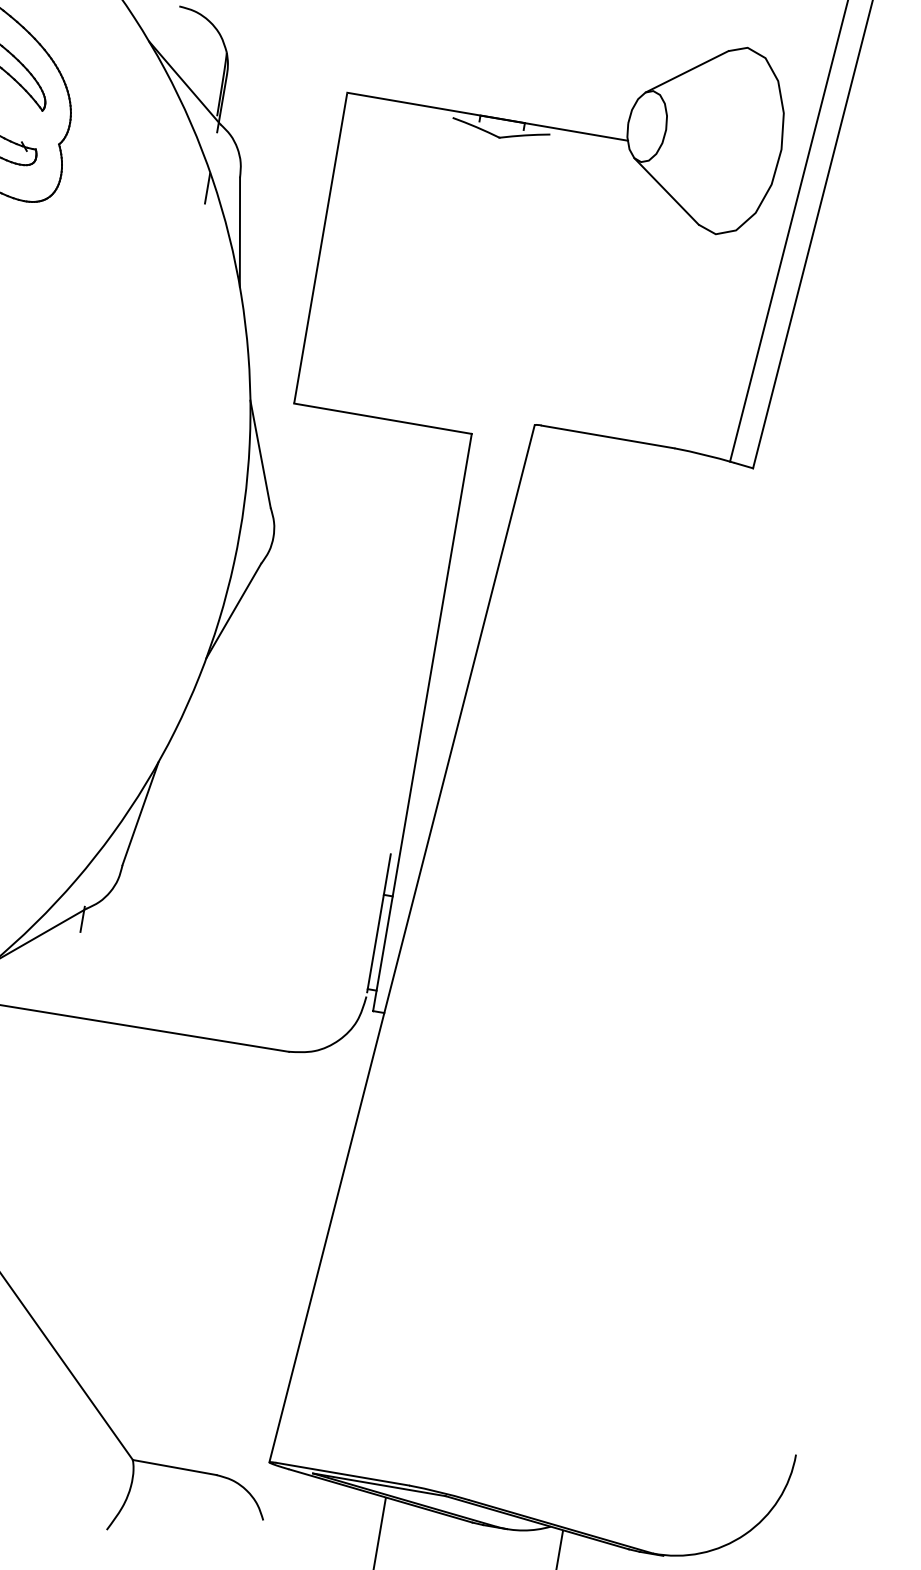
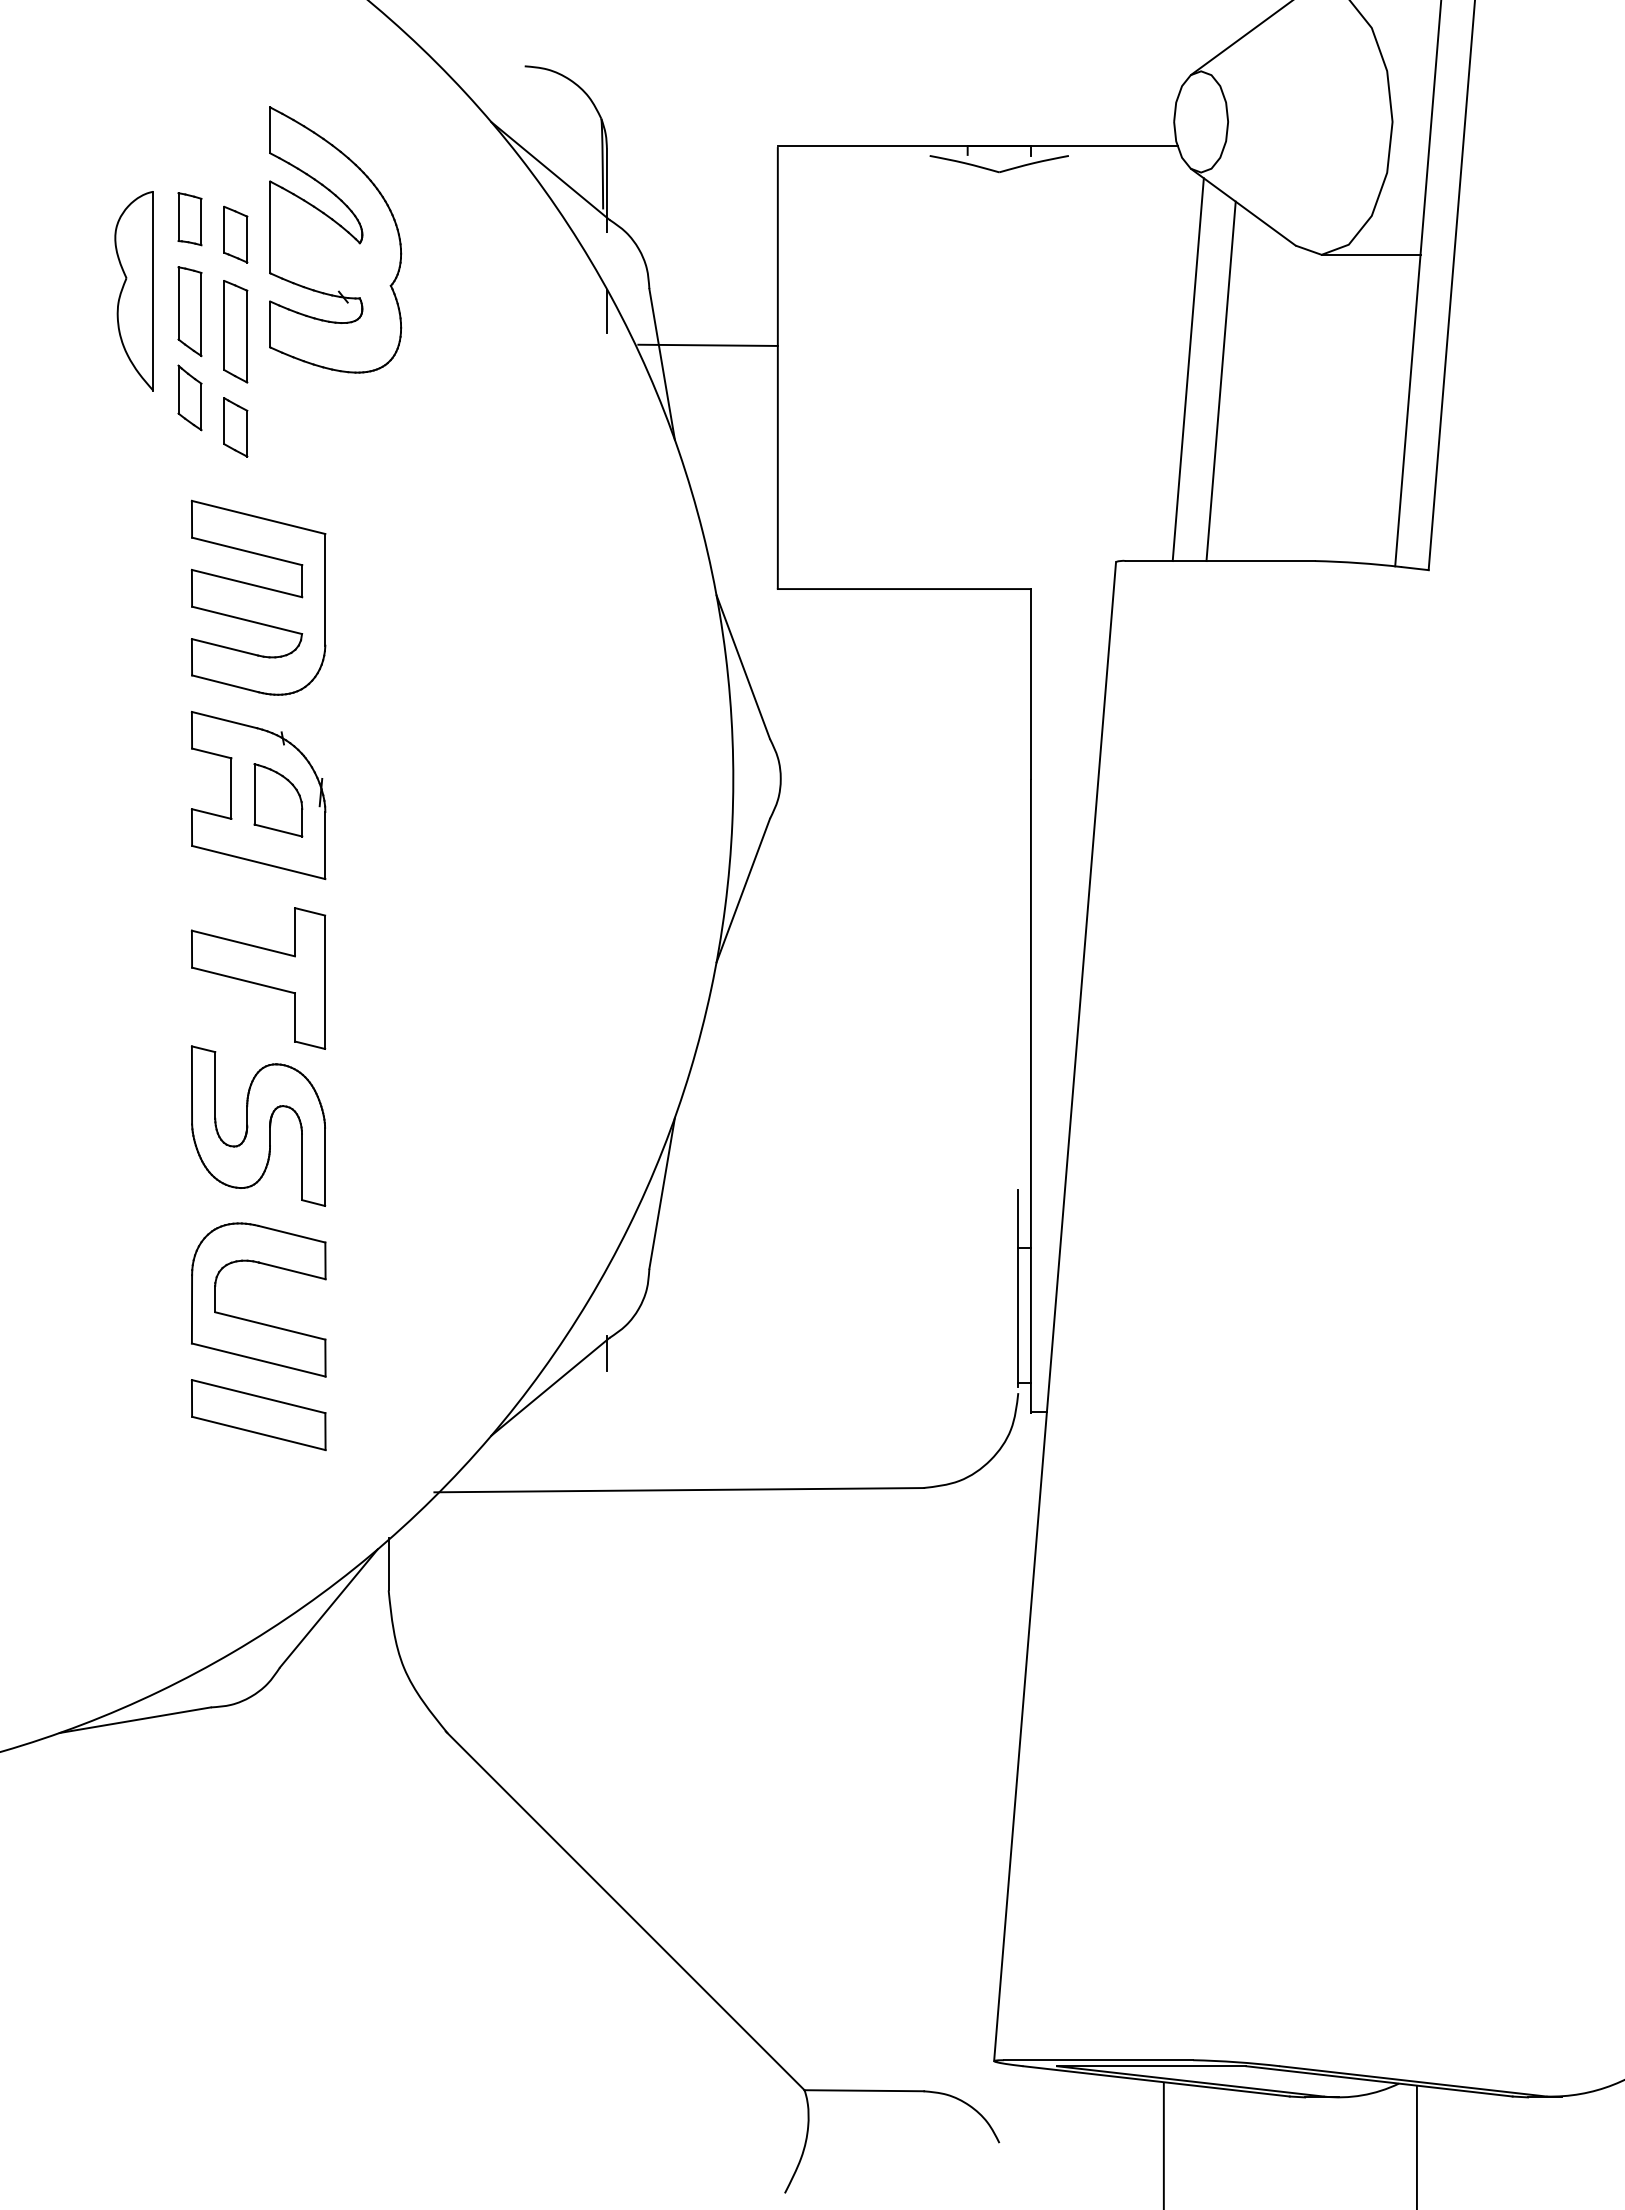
line: (274, 223) -> (707, 344), added
line: (750, 239) -> (1370, 254), added
line: (607, 298) -> (1187, 369), added
line: (629, 311) -> (1220, 381), added

